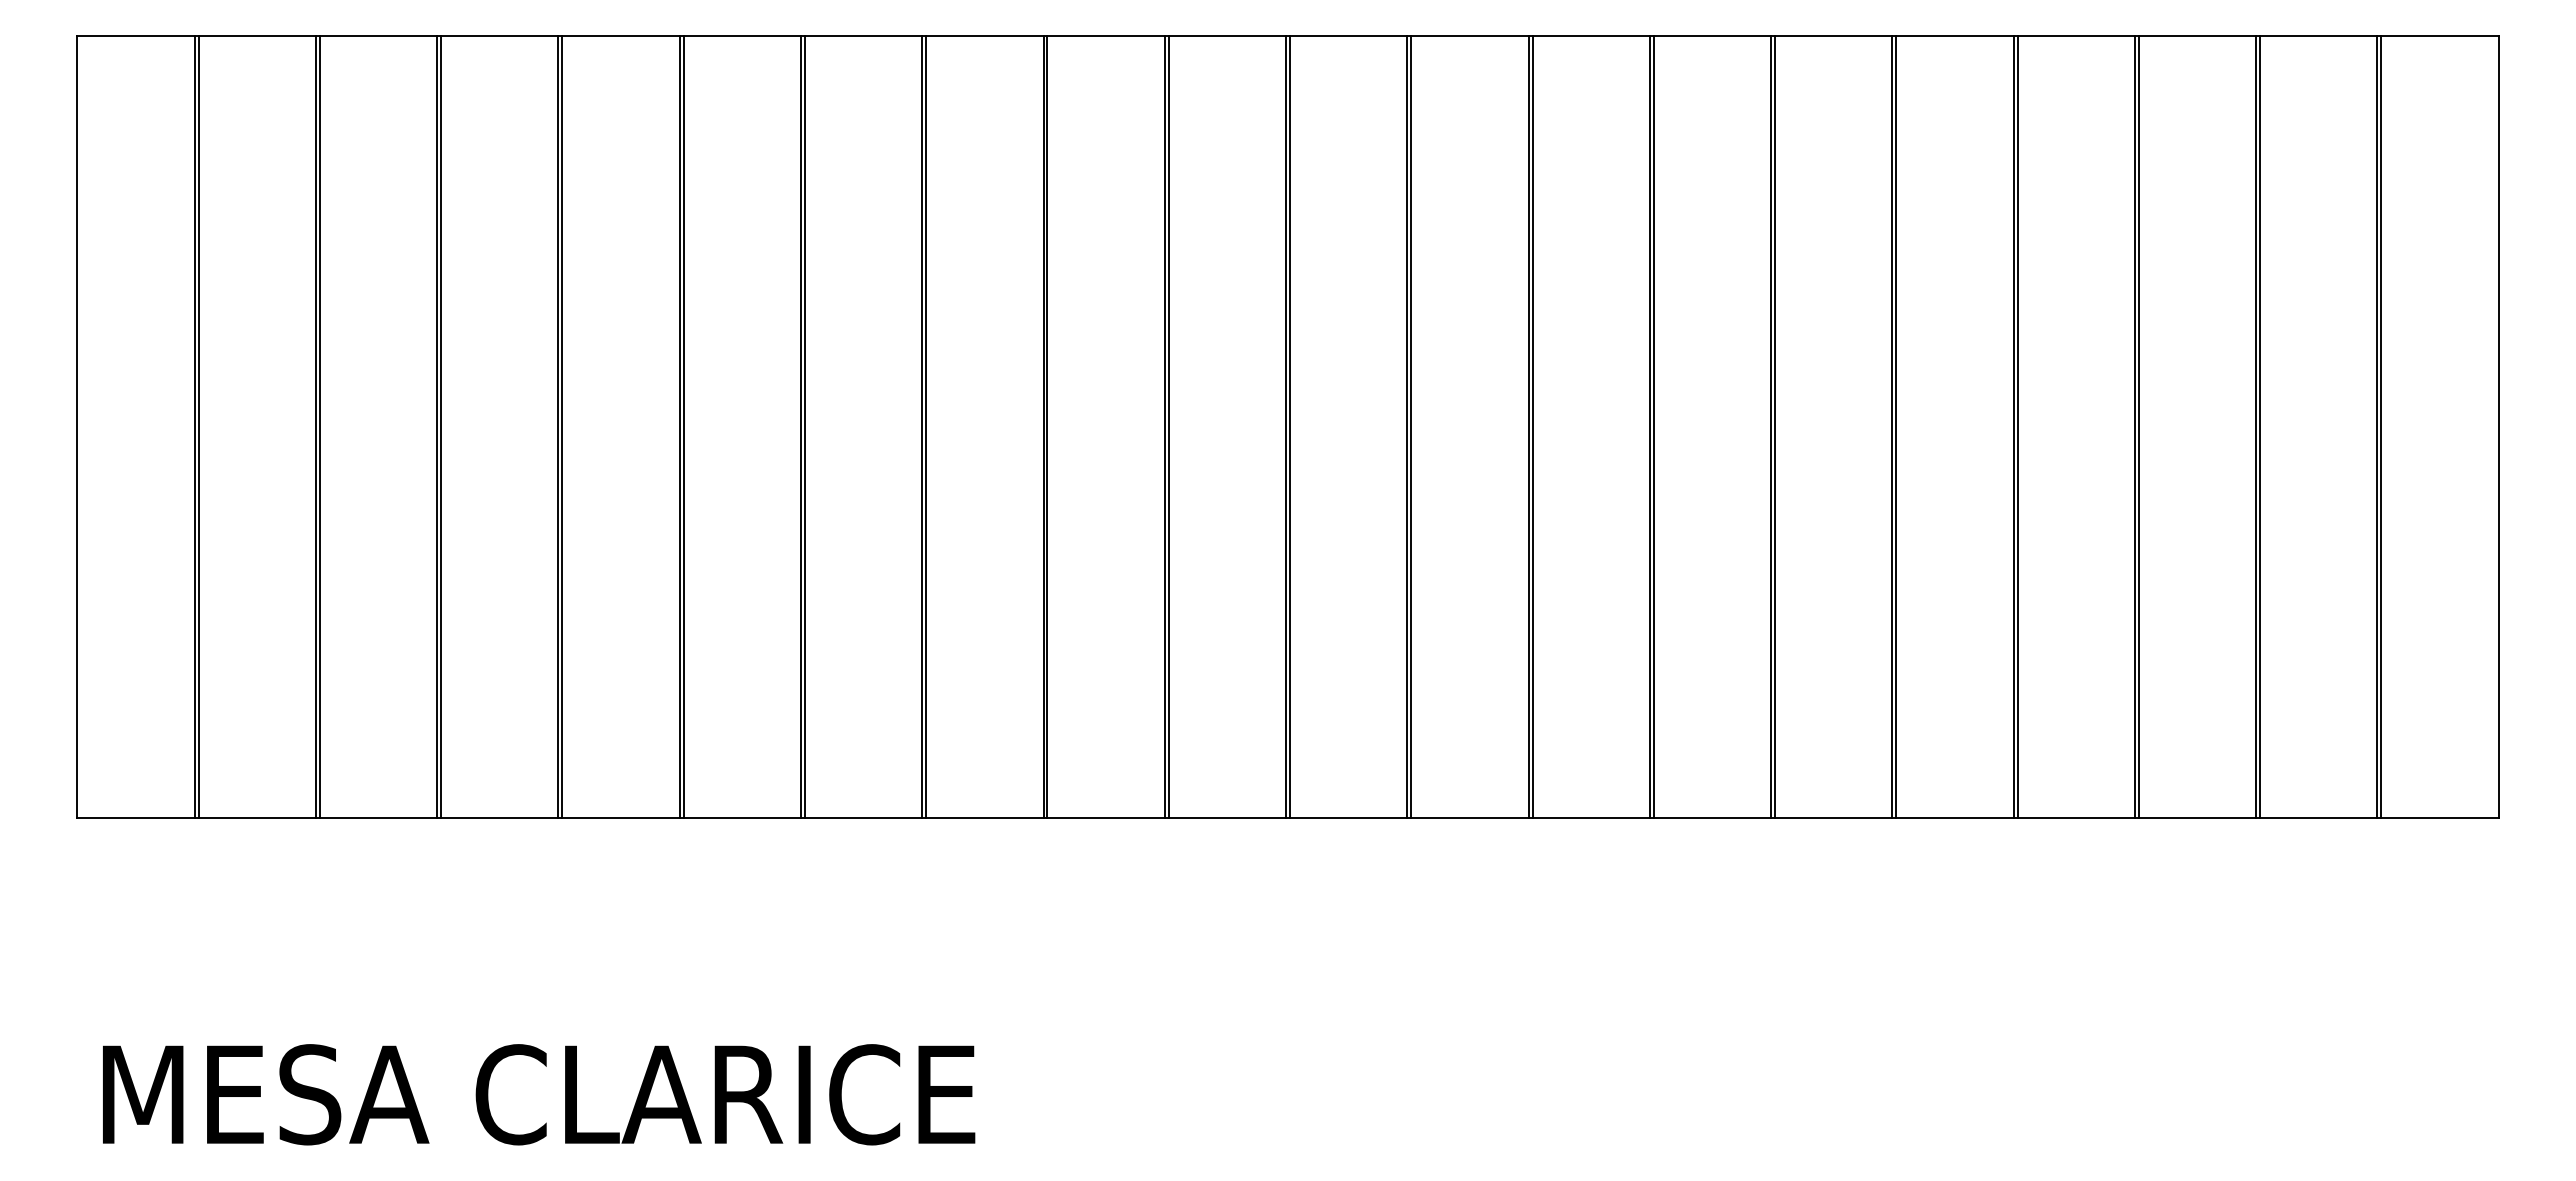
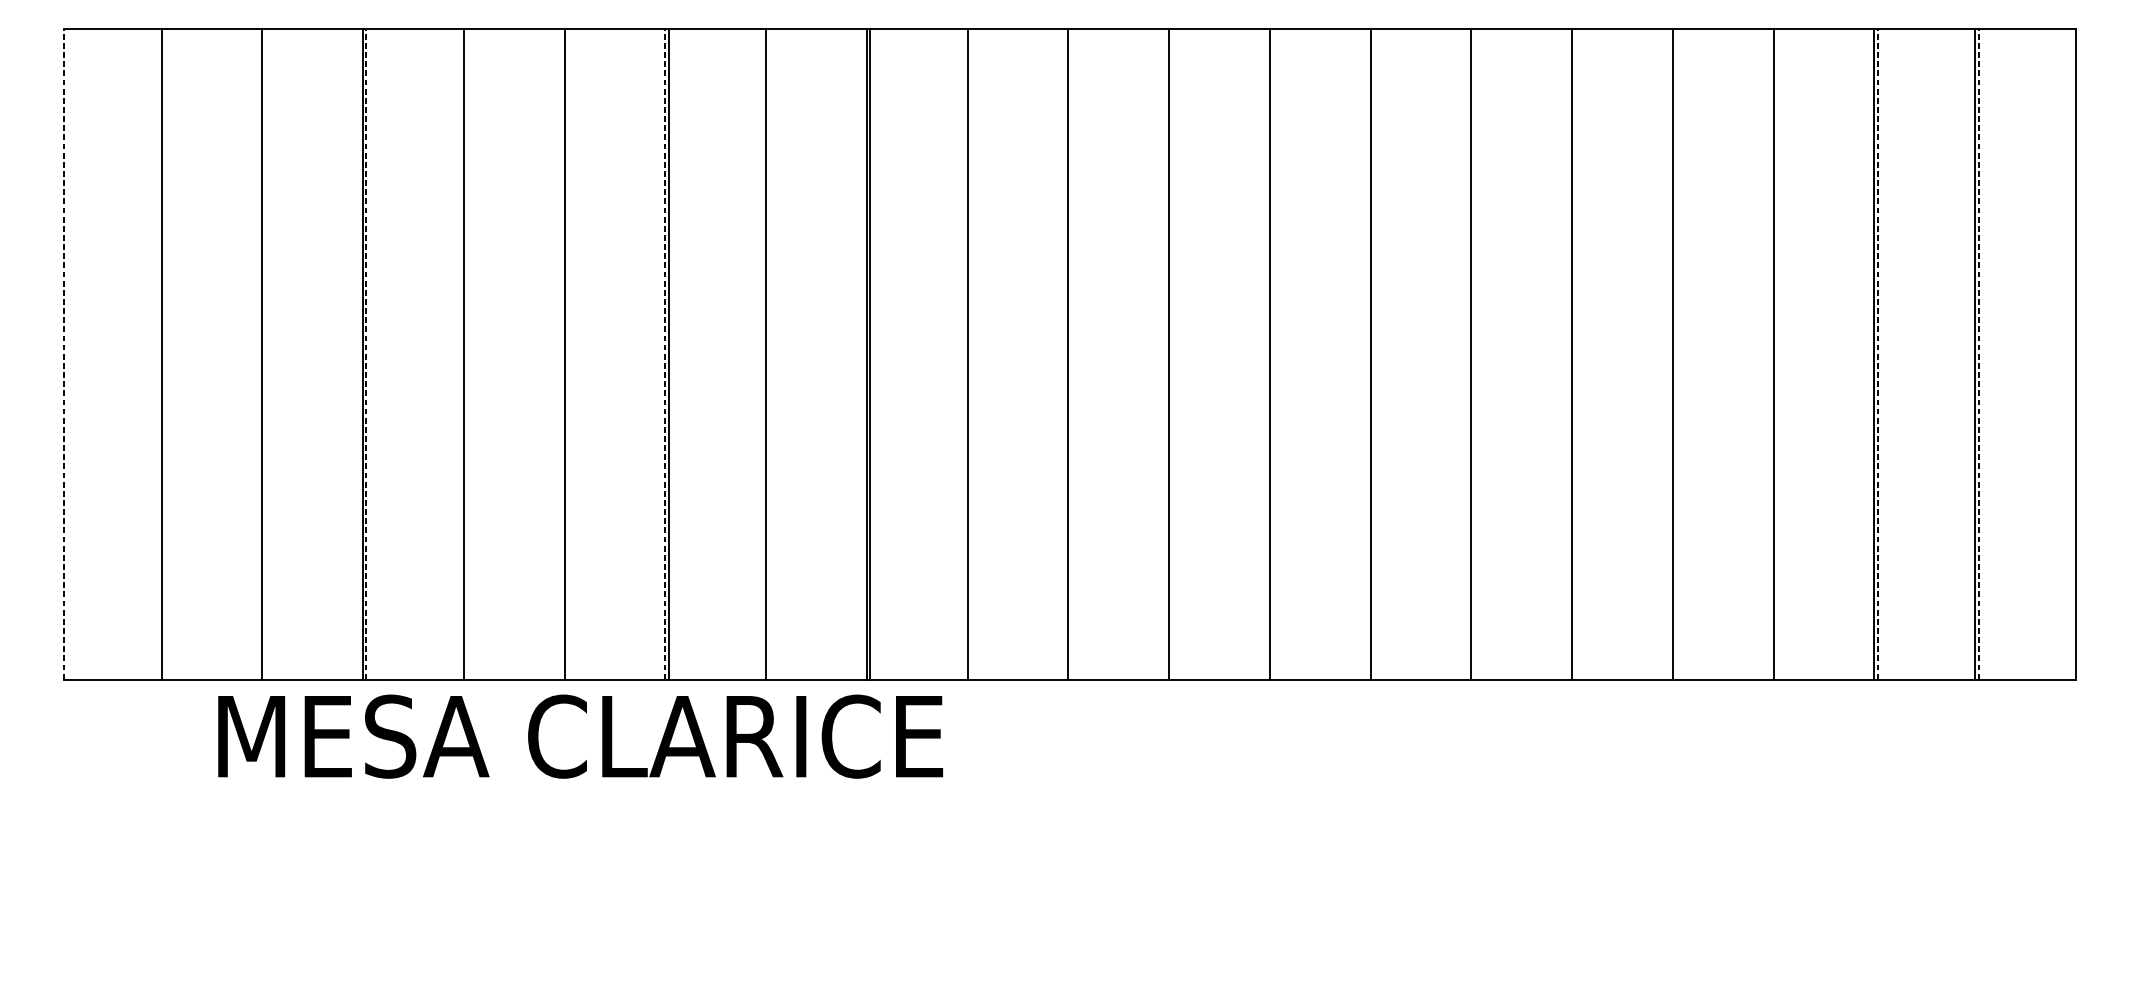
line: (77, 426) -> (64, 354), solid -> dashed
line: (198, 426) -> (164, 354), removed
line: (319, 426) -> (265, 354), removed
line: (441, 426) -> (366, 354), solid -> dashed
line: (562, 426) -> (467, 354), removed
line: (683, 426) -> (567, 354), removed
line: (800, 426) -> (664, 354), solid -> dashed
line: (926, 426) -> (769, 354), removed
line: (1168, 426) -> (970, 354), removed
line: (1289, 426) -> (1071, 354), removed
line: (1411, 426) -> (1172, 354), removed
line: (1532, 426) -> (1273, 354), removed
line: (1653, 426) -> (1373, 354), removed
line: (1775, 426) -> (1475, 354), removed
line: (1896, 426) -> (1575, 354), removed
line: (2017, 426) -> (1676, 354), removed
line: (2138, 426) -> (1776, 354), removed
line: (2260, 426) -> (1878, 354), solid -> dashed
line: (2381, 426) -> (1978, 354), solid -> dashed
text: (539, 1094) -> (581, 736), moved

